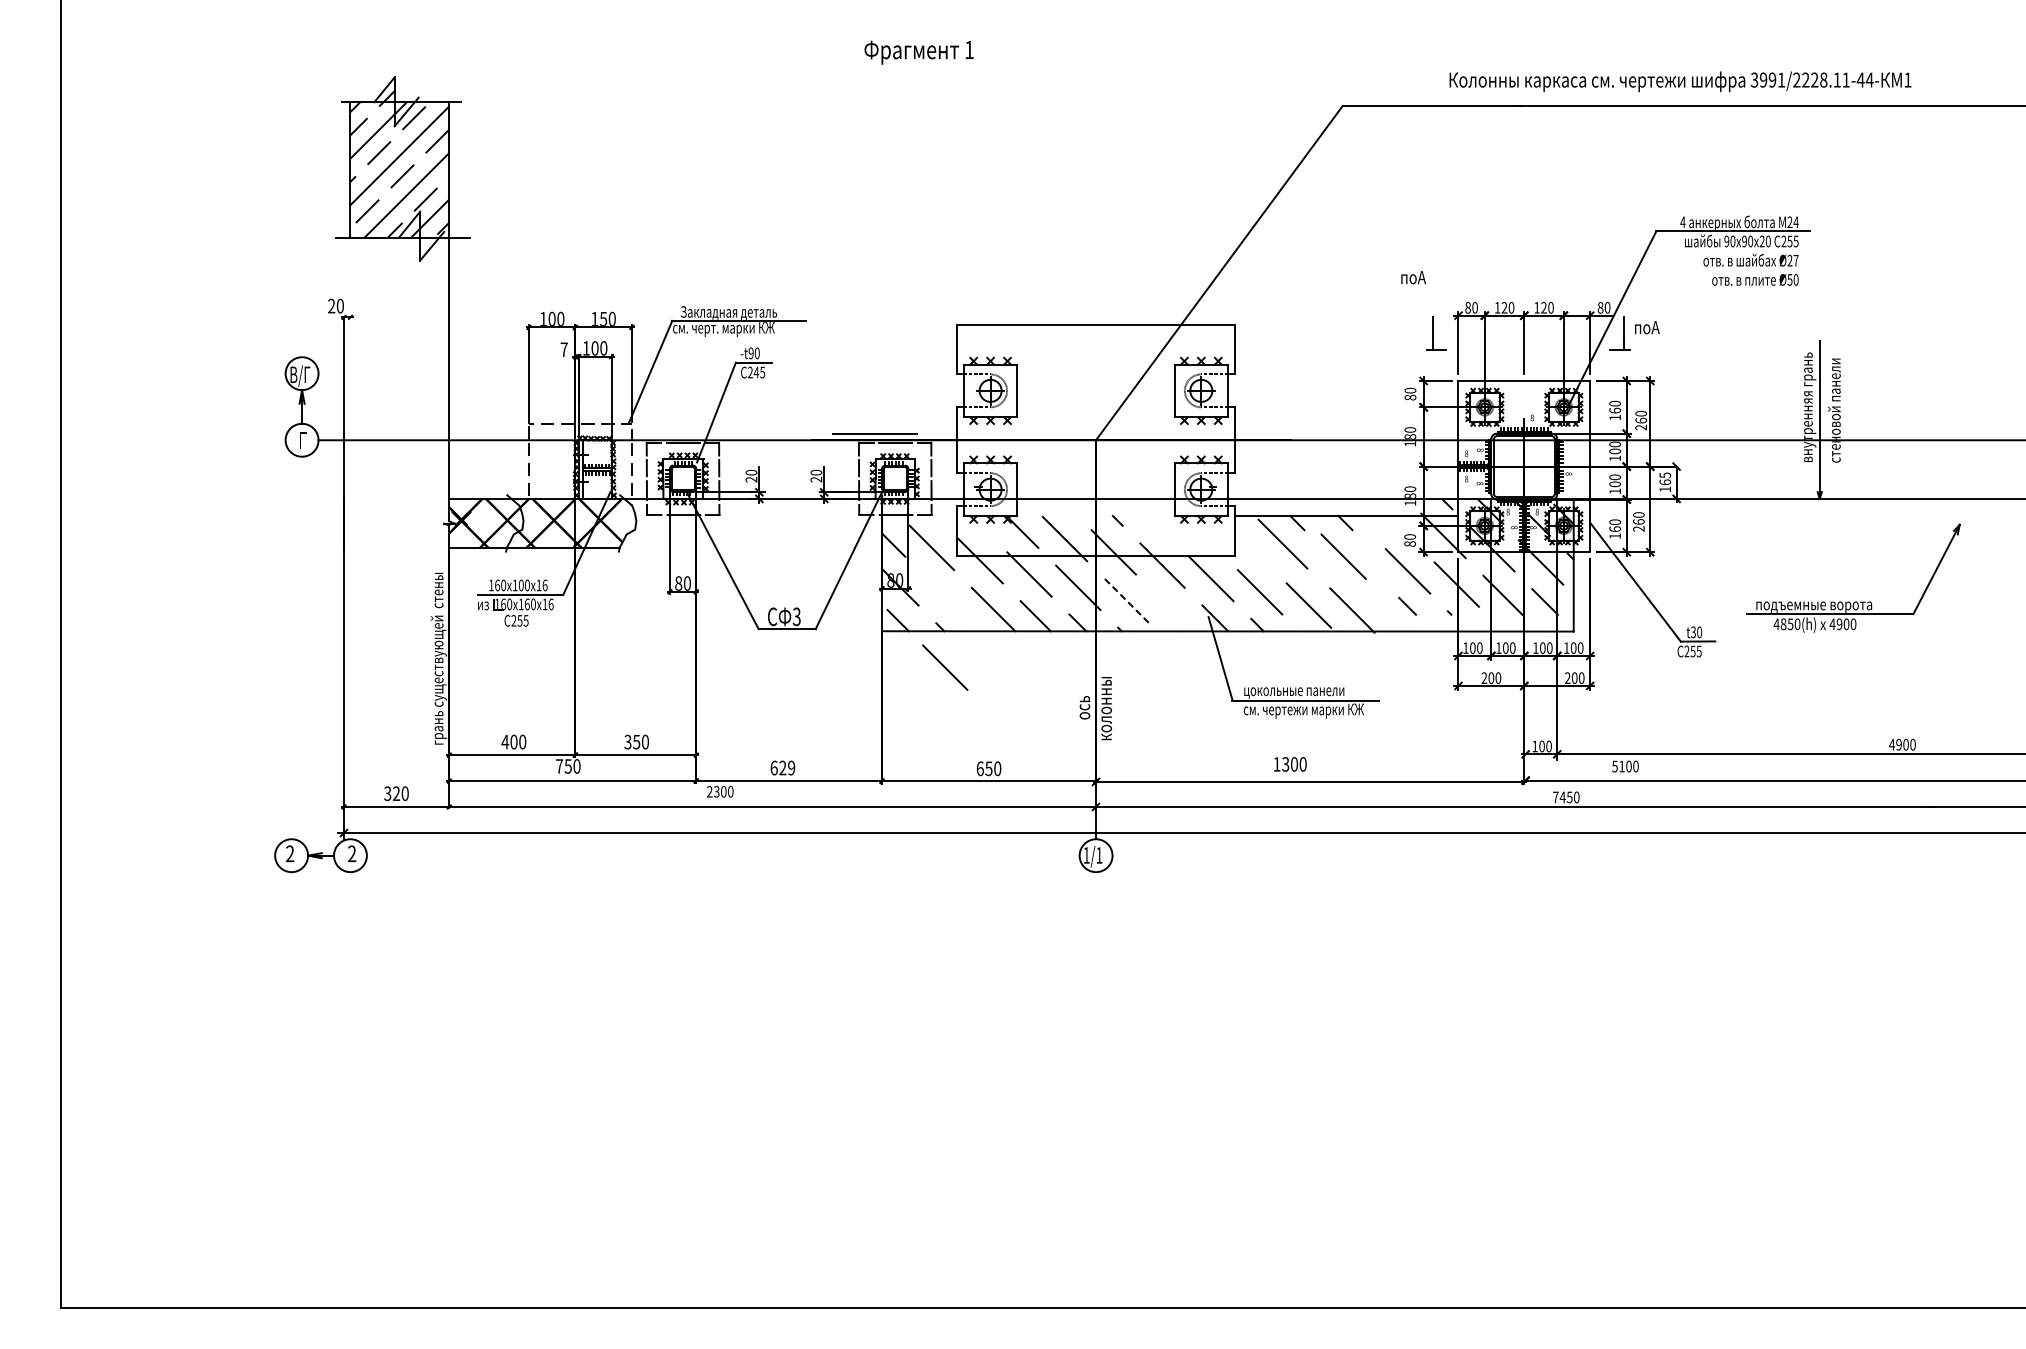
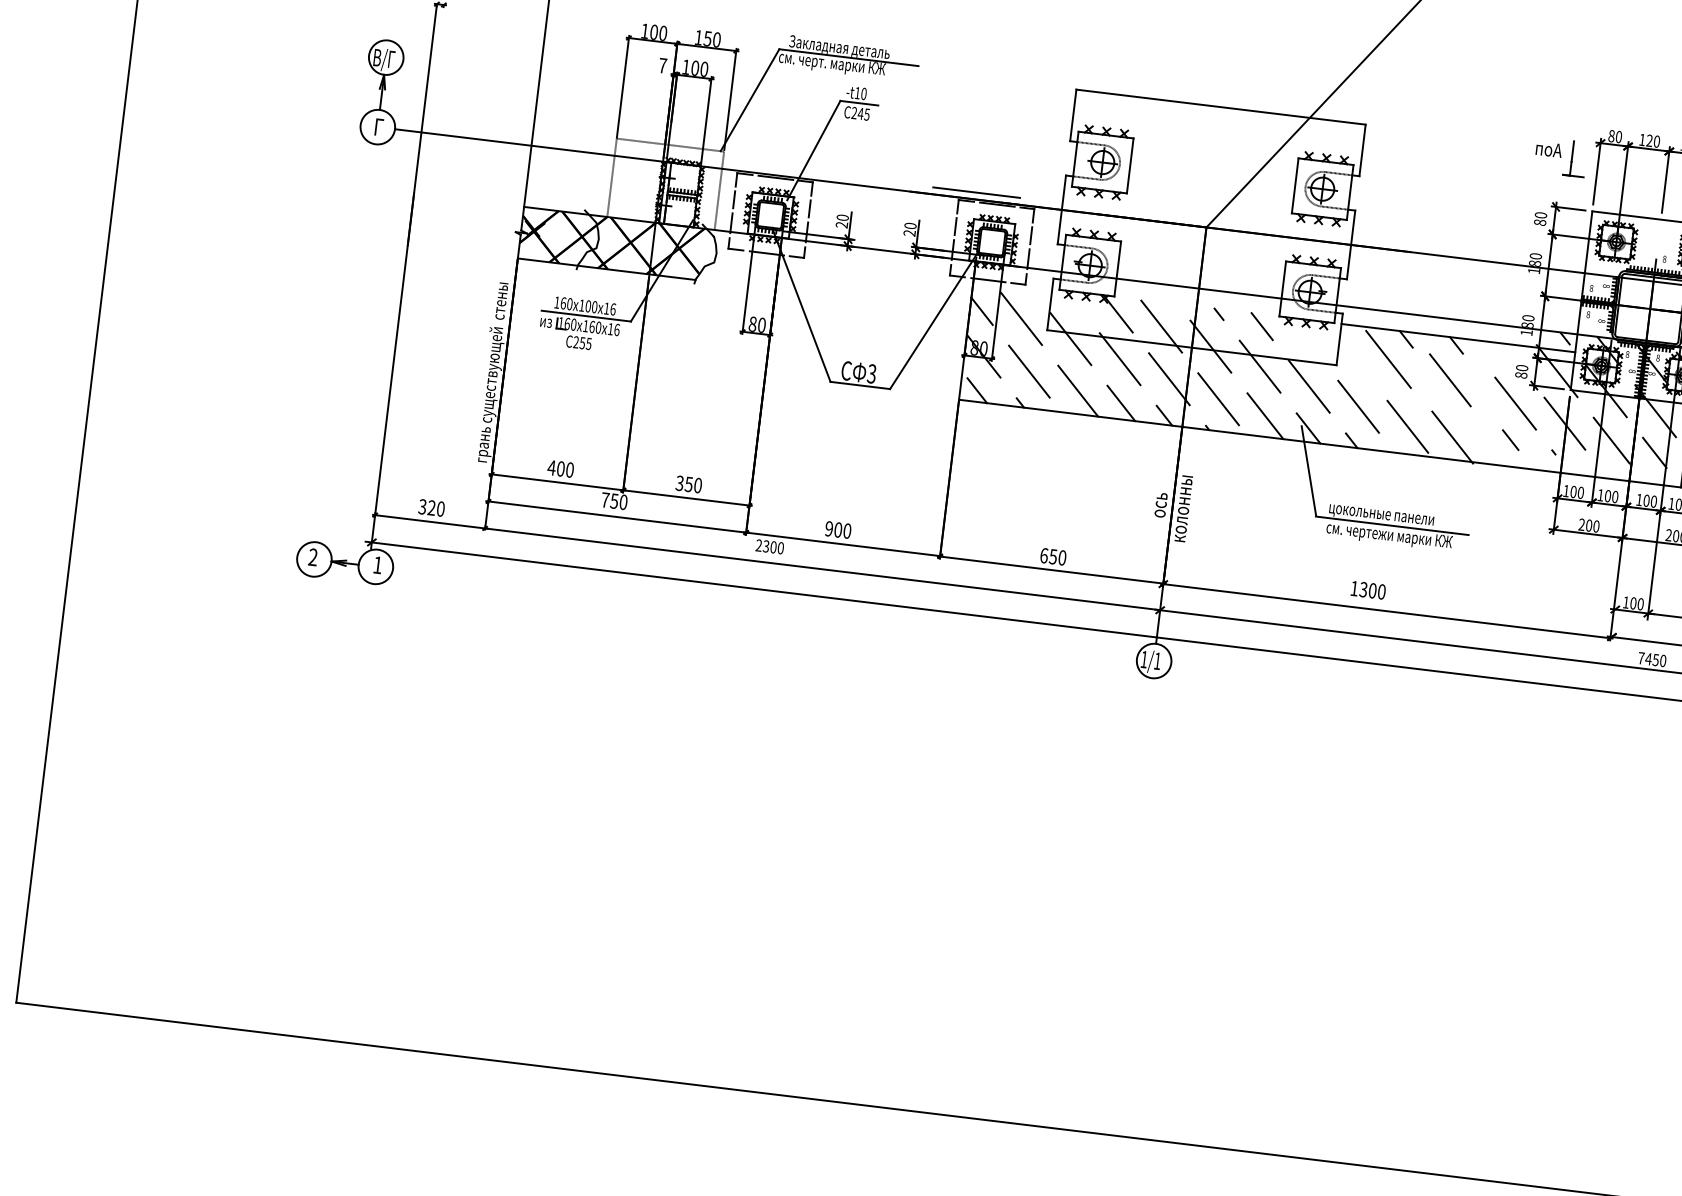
text: (1413, 277) -> (1549, 149), moved
text: (750, 353) -> (856, 93), -t90 -> -t10
line: (1159, 527) -> (1261, 326), added
line: (1127, 601) -> (1219, 399), dashed -> solid
line: (1172, 611) -> (1264, 415), added
line: (945, 667) -> (1029, 371), moved
text: (782, 767) -> (837, 529), 629 -> 900
text: (352, 853) -> (378, 564), 2 -> 1

